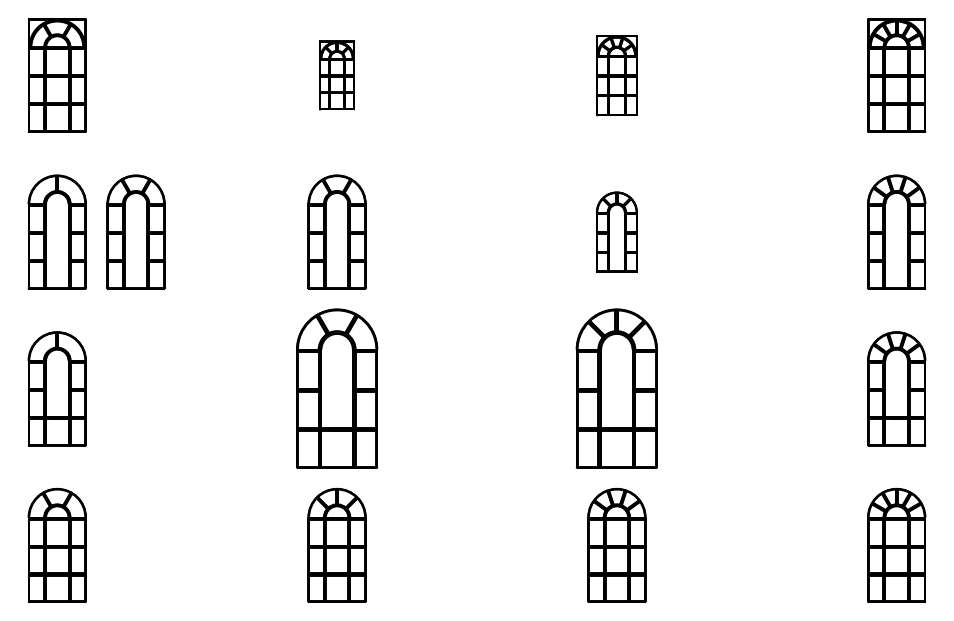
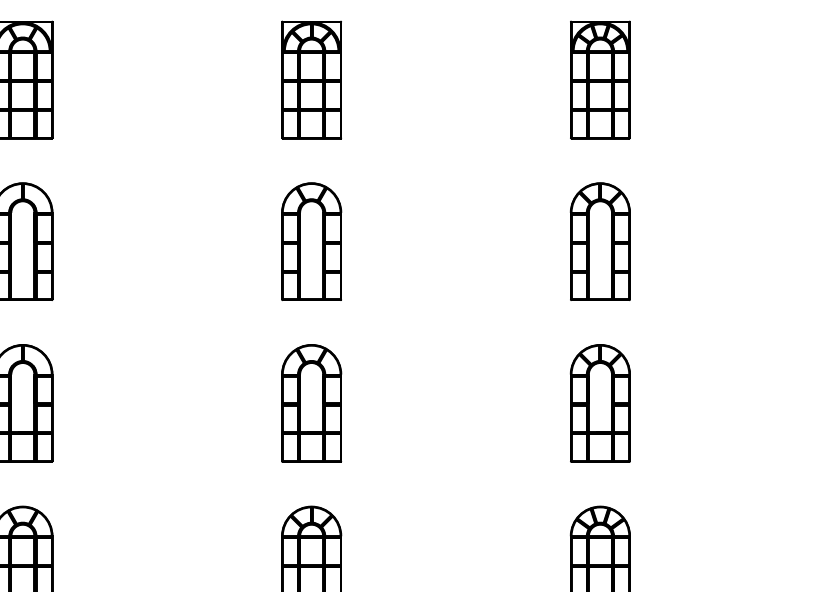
part: (336, 75) -> (311, 80), size x1.67
part: (616, 75) -> (600, 80), size x1.43
part: (135, 231) -> (103, 241), removed
part: (616, 231) -> (600, 241), size x1.43
part: (336, 388) -> (311, 403), size x0.71
part: (616, 388) -> (600, 403), size x0.71

